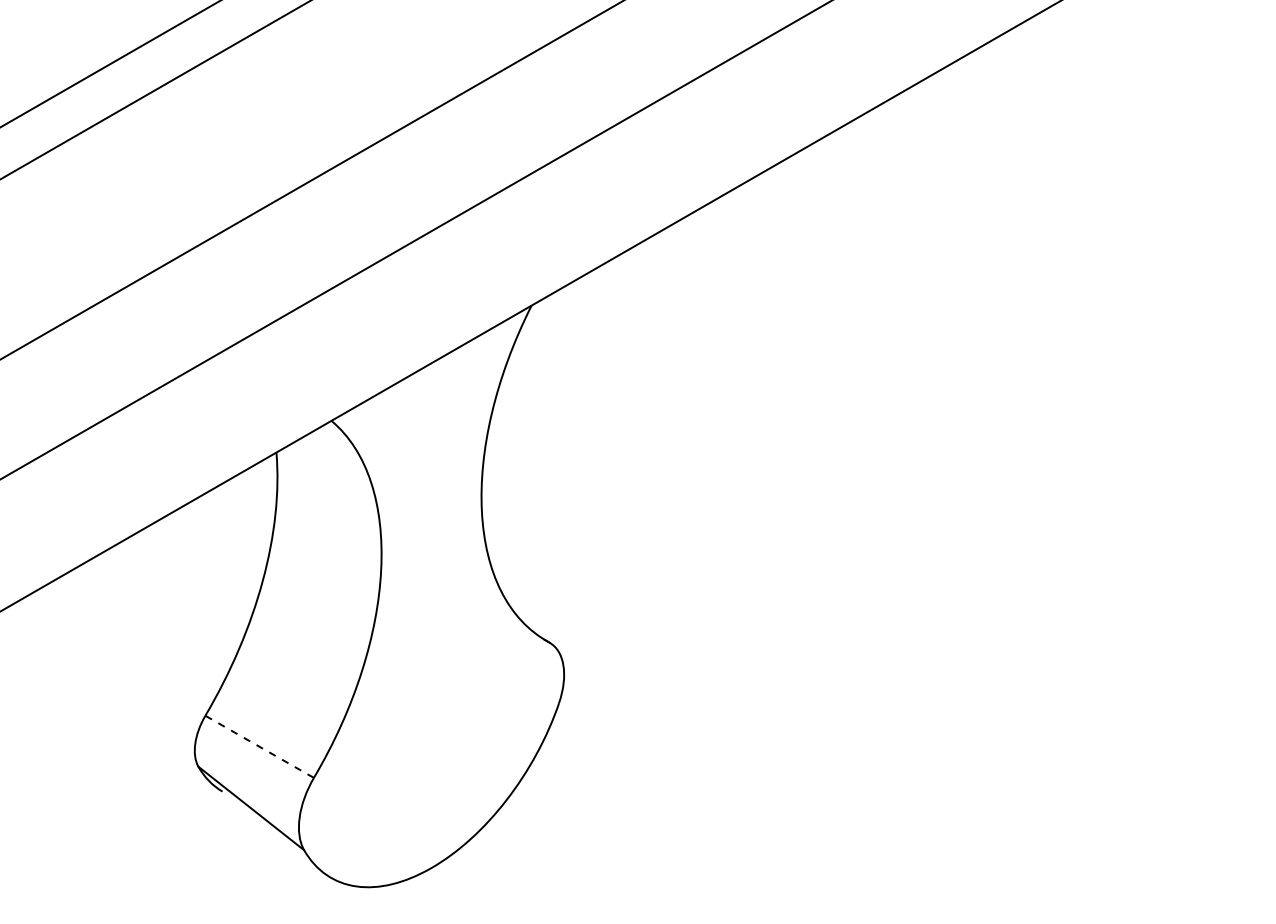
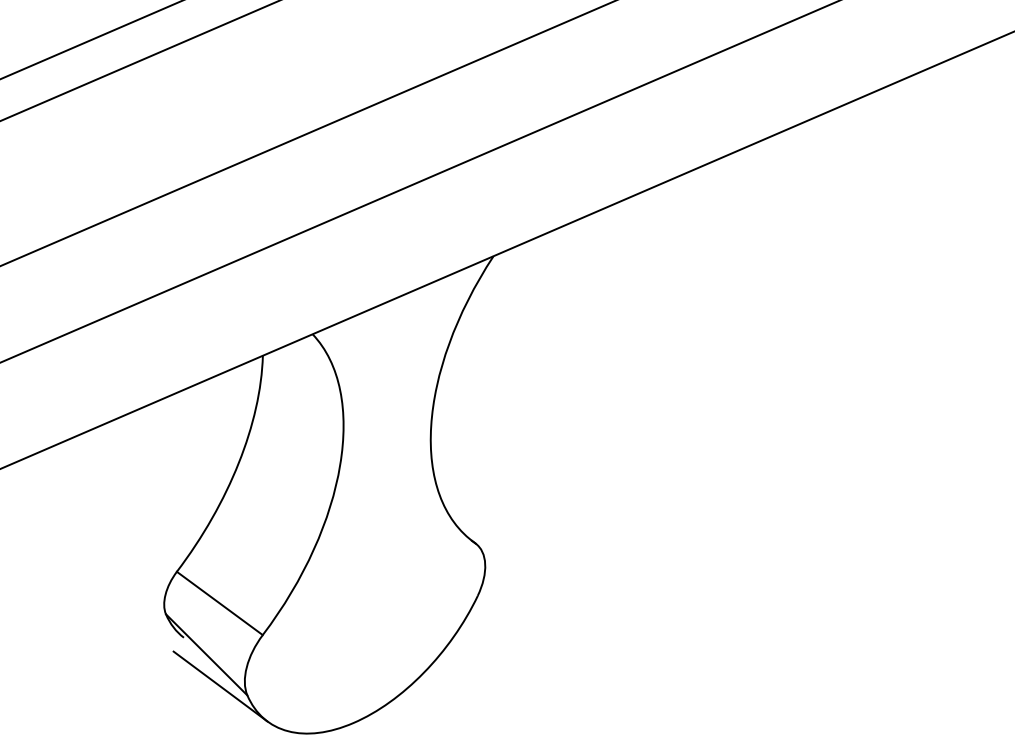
line: (259, 746) -> (219, 603), dashed -> solid
line: (271, 843) -> (220, 686), added

